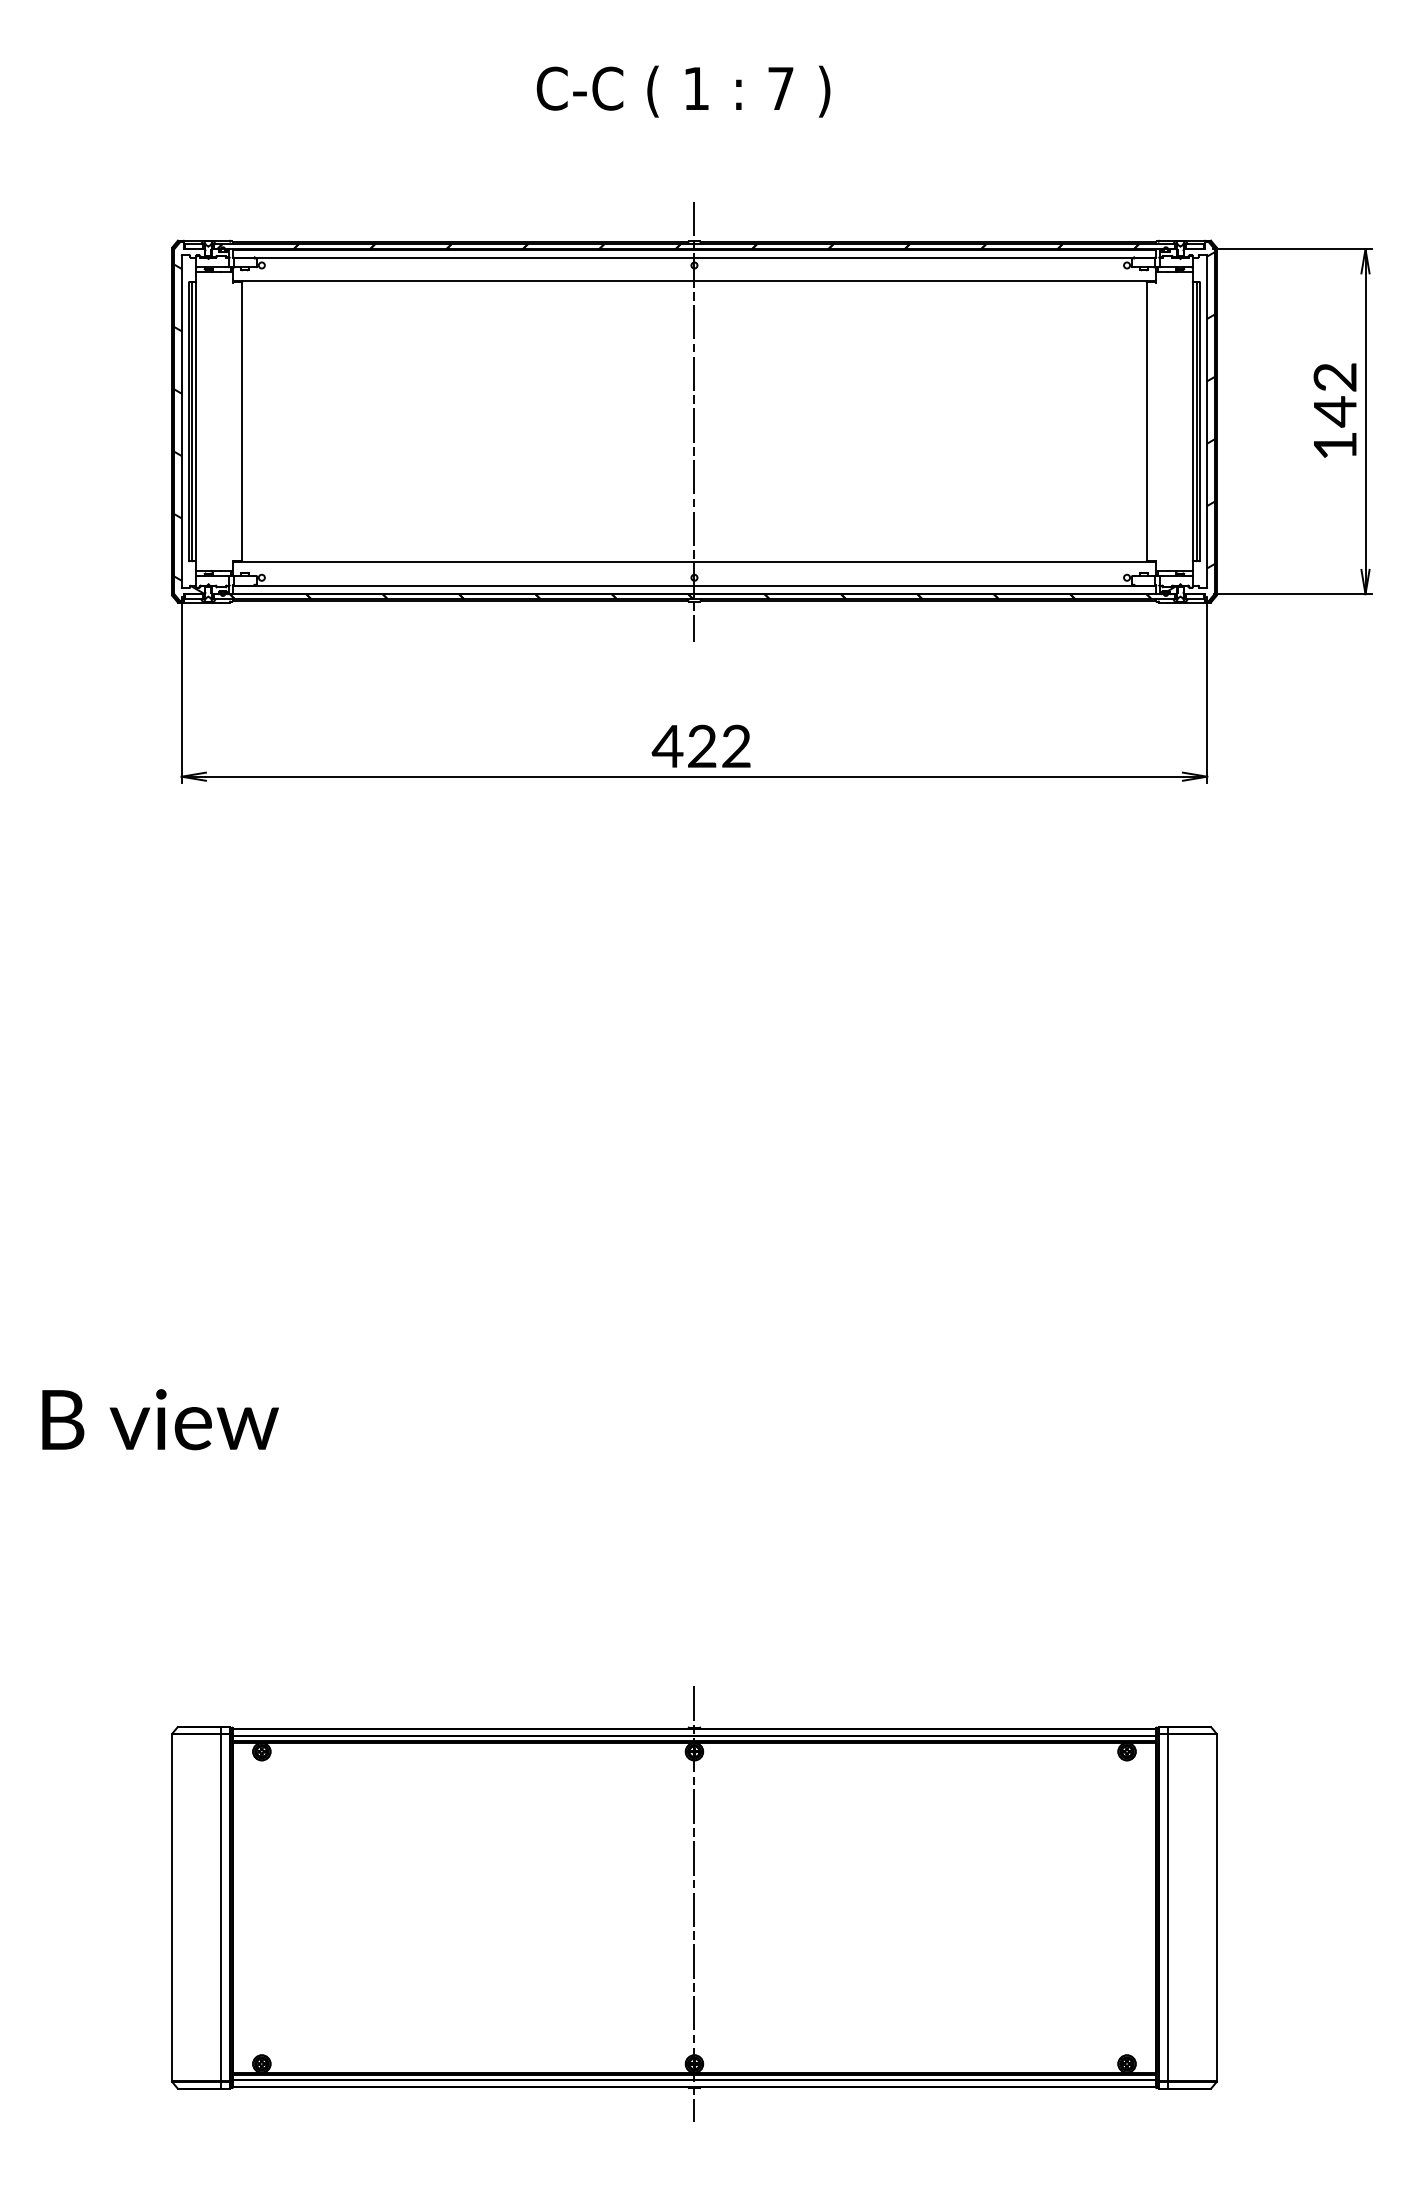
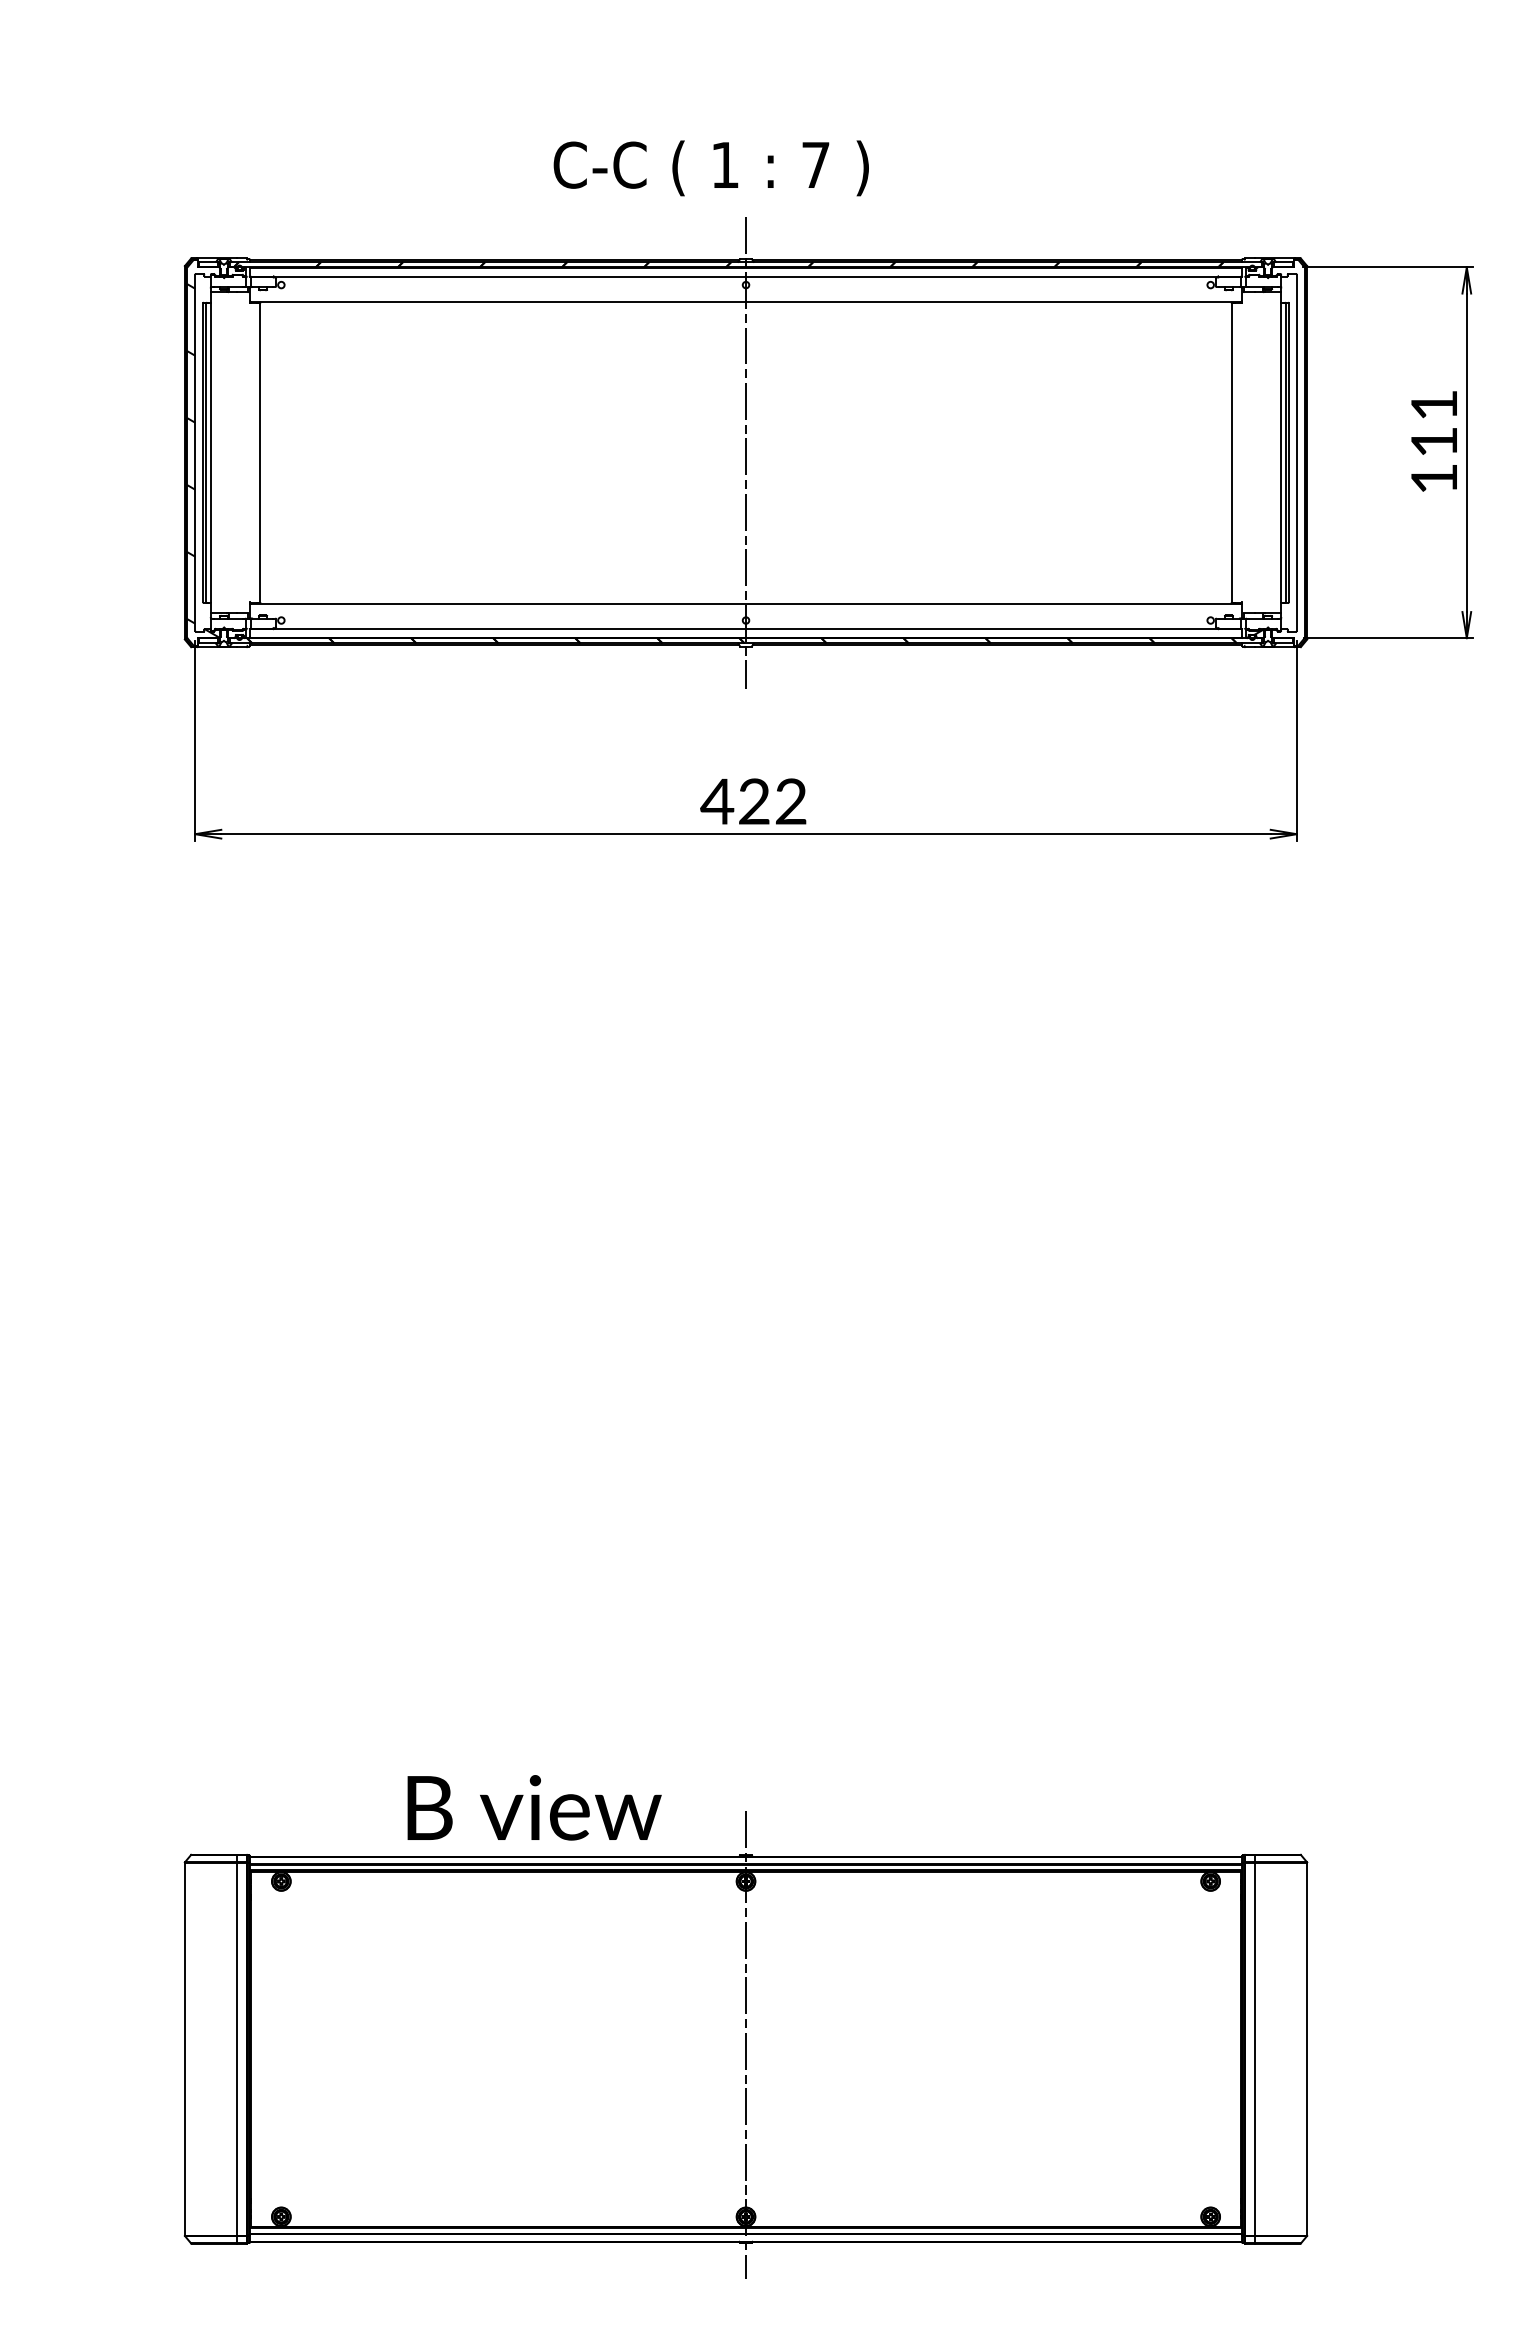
text: (682, 91) -> (710, 168), moved
text: (1334, 395) -> (1433, 424), 142 -> 111
hatch: (1210, 410) -> (1300, 440), removed
text: (160, 1419) -> (534, 1807), moved

